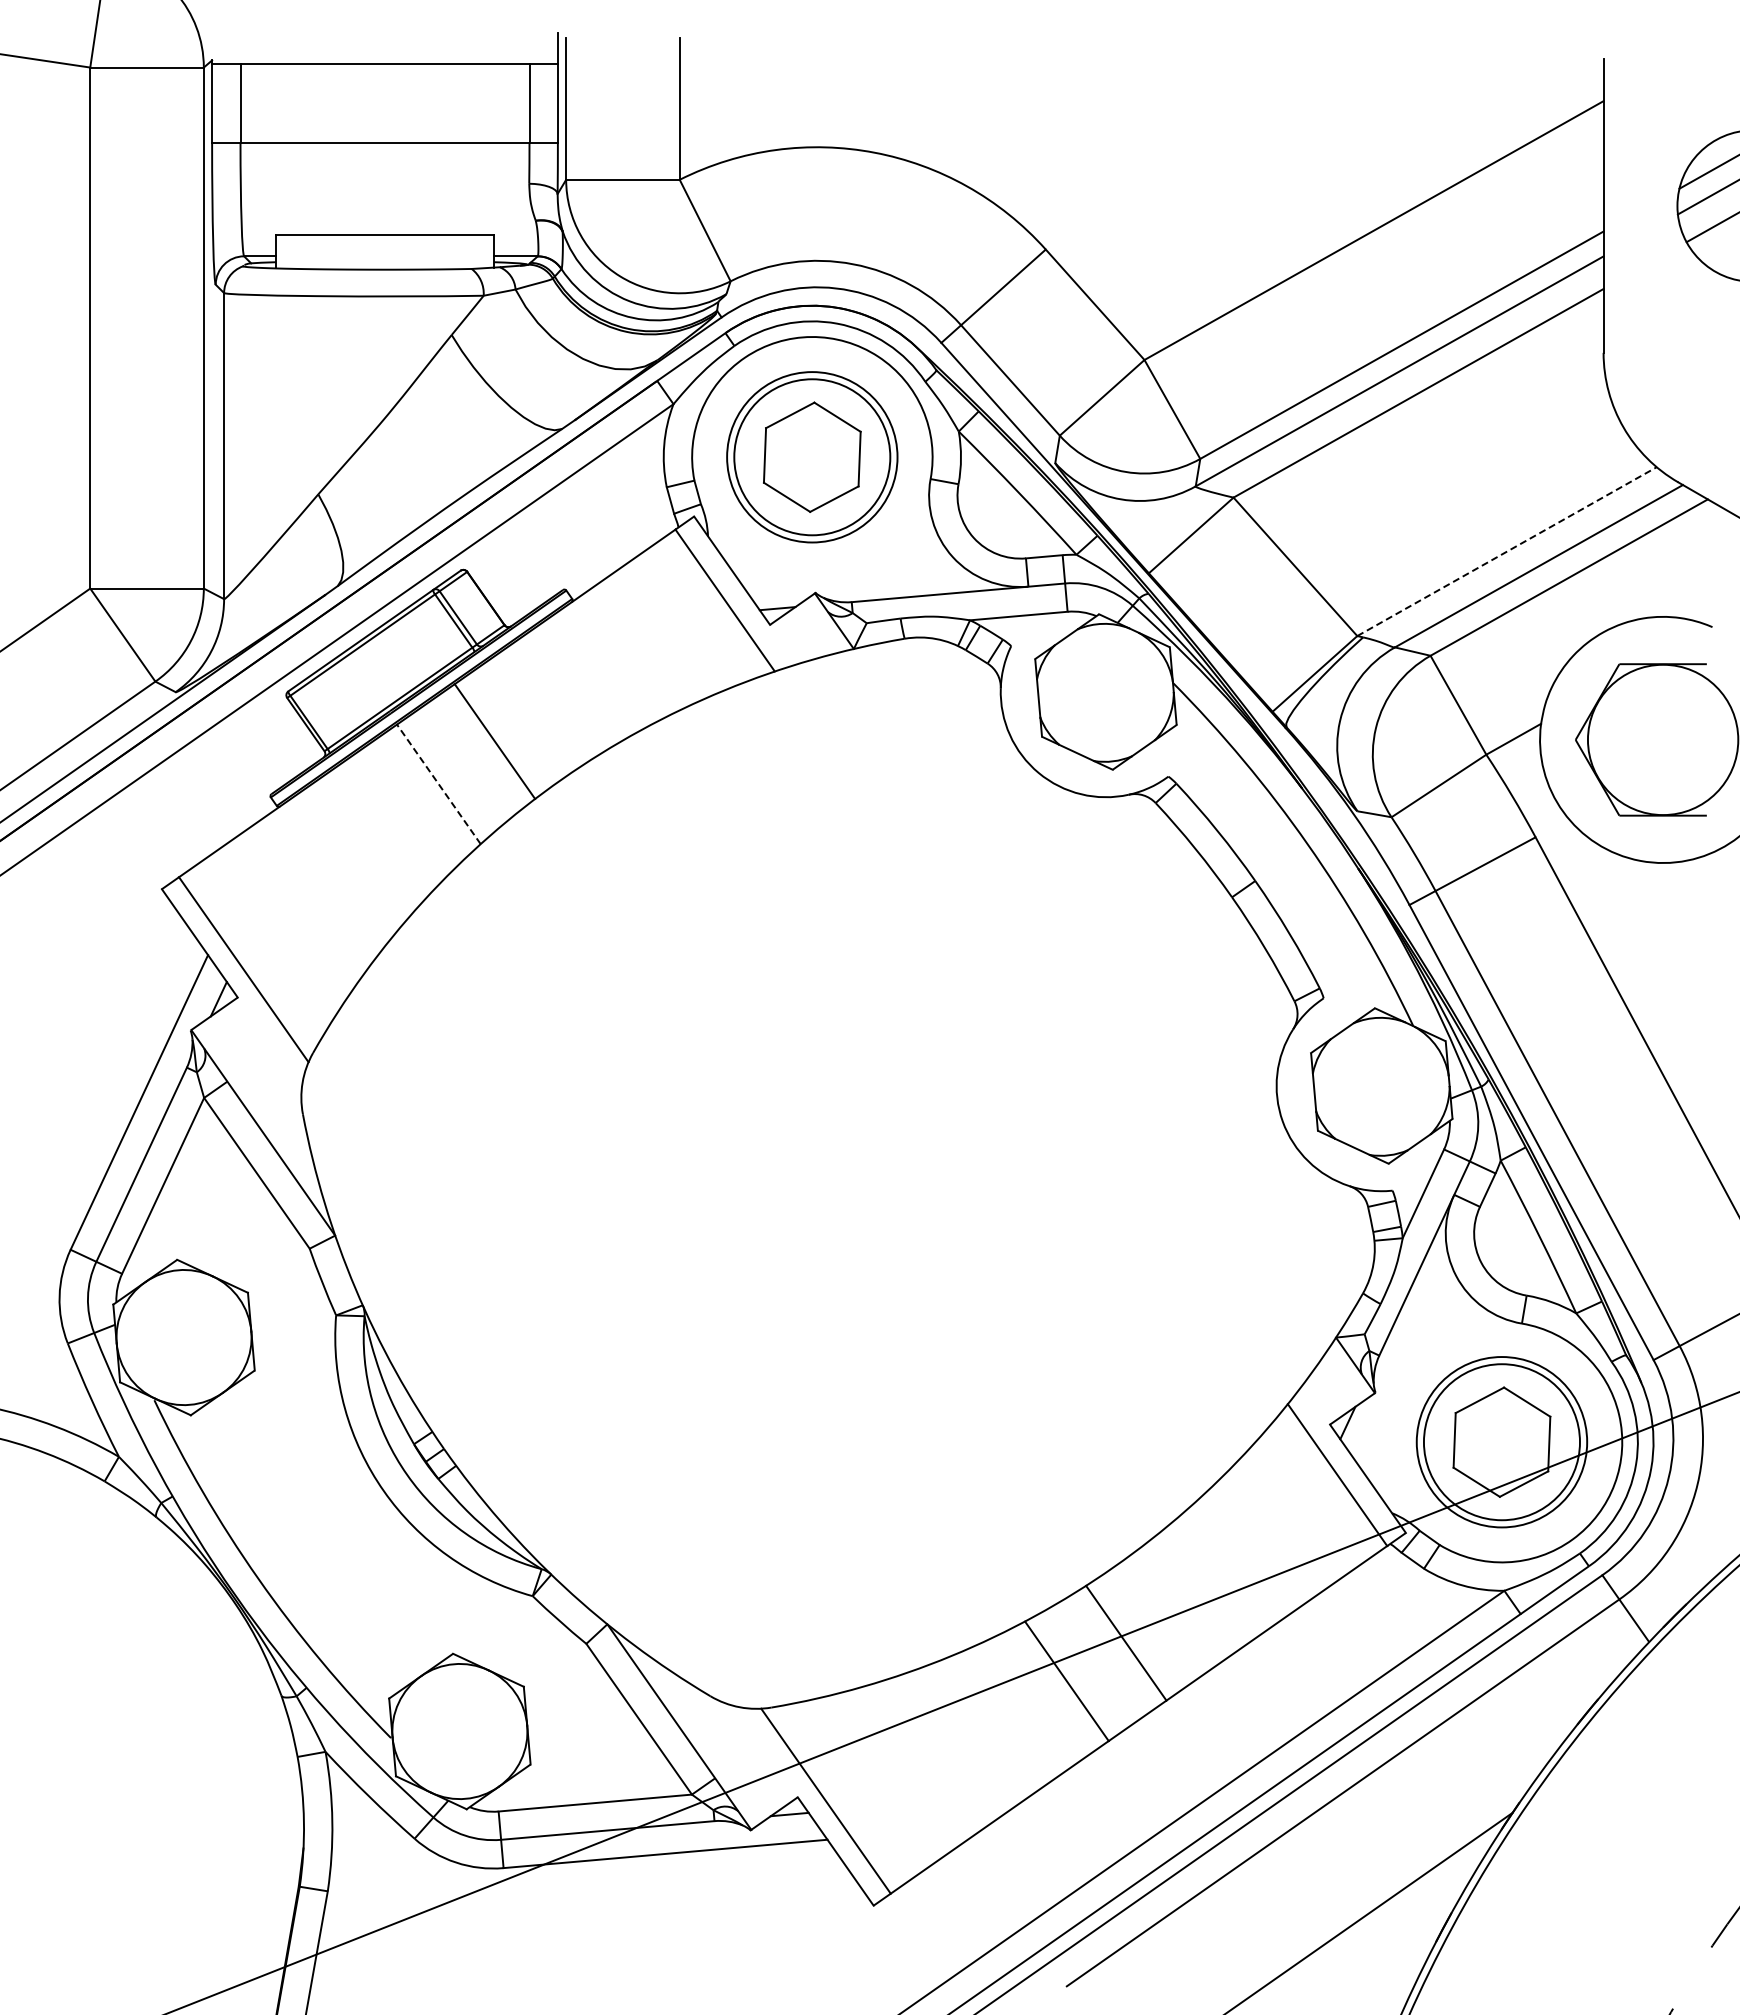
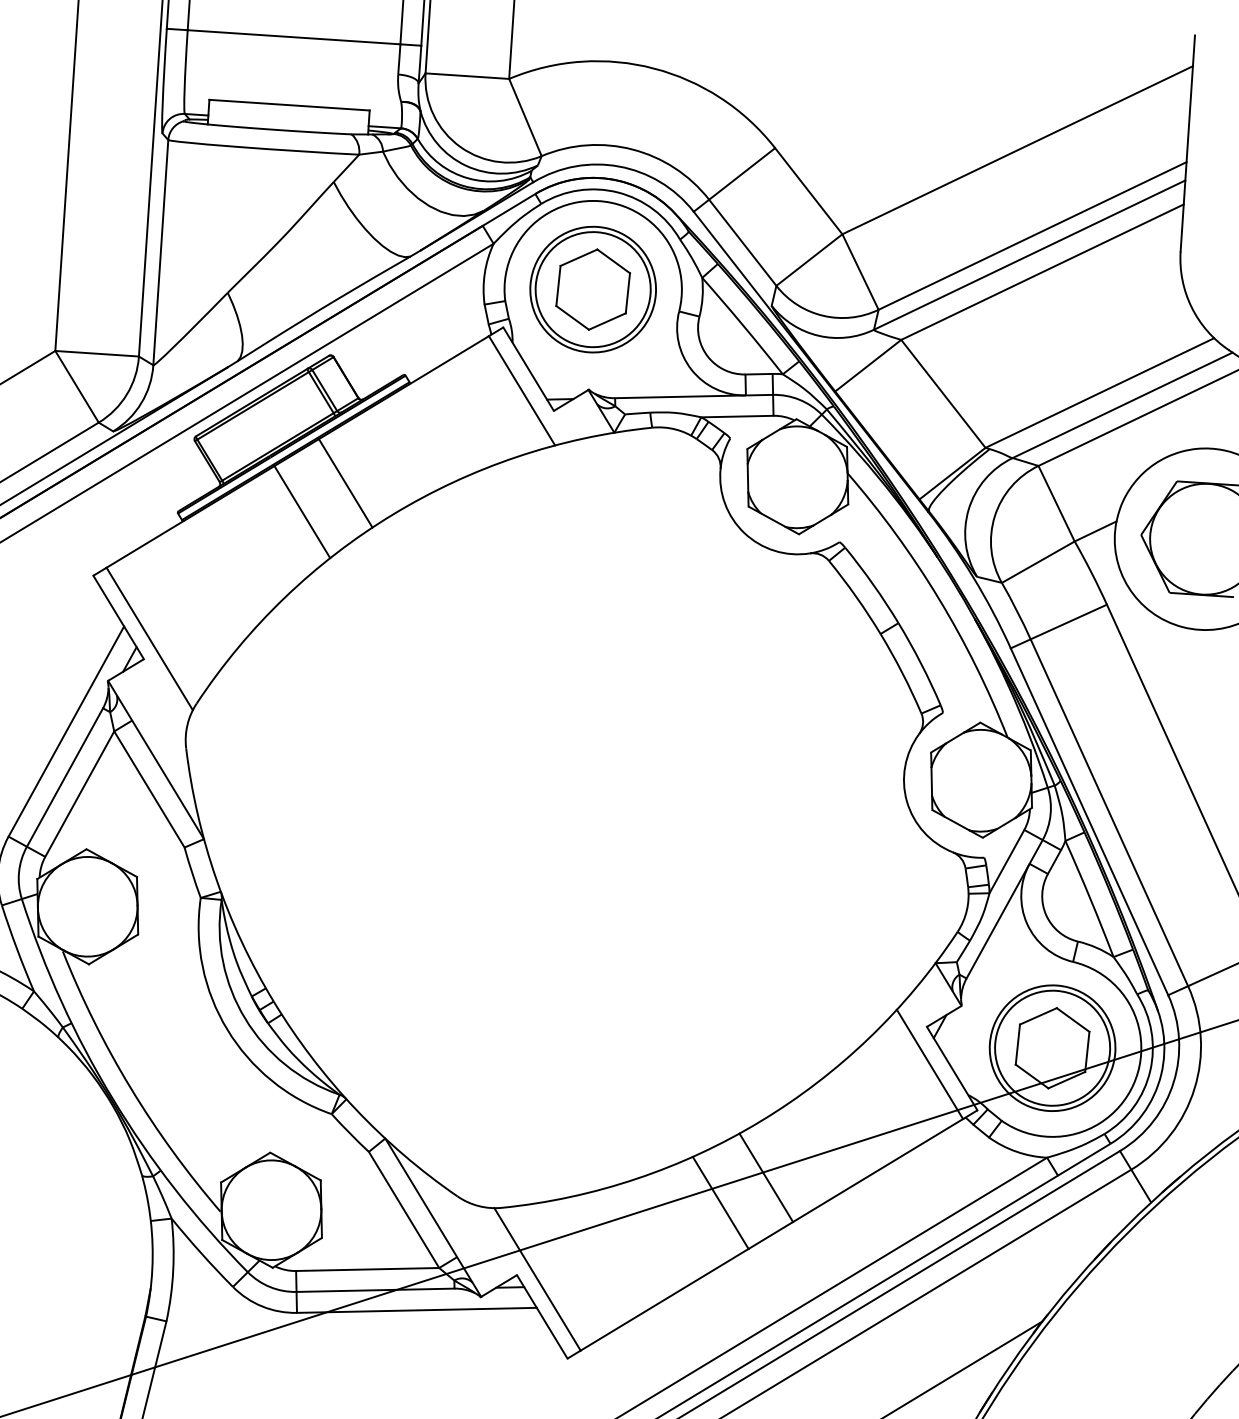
line: (1507, 551) -> (1100, 392), dashed -> solid
line: (438, 784) -> (302, 512), dashed -> solid

